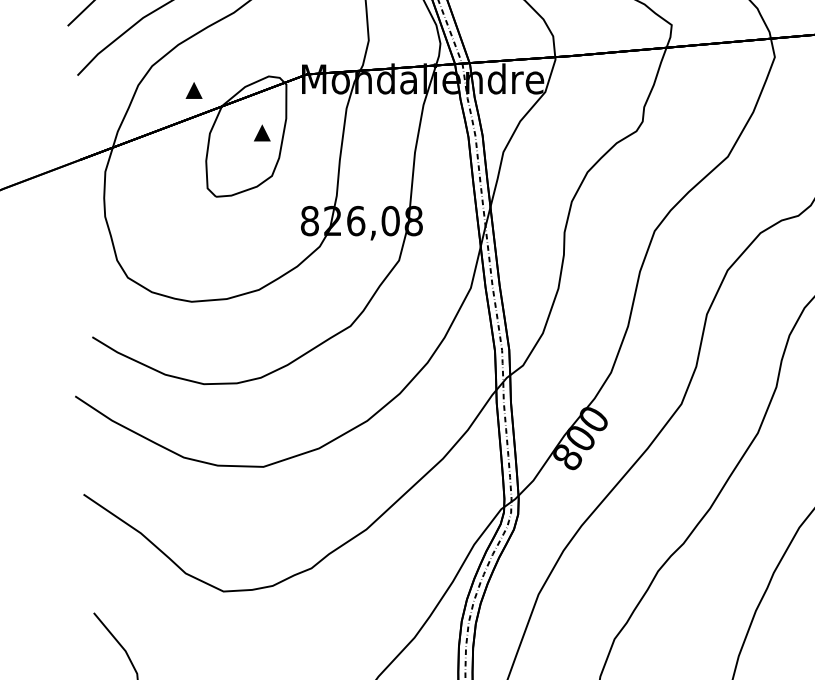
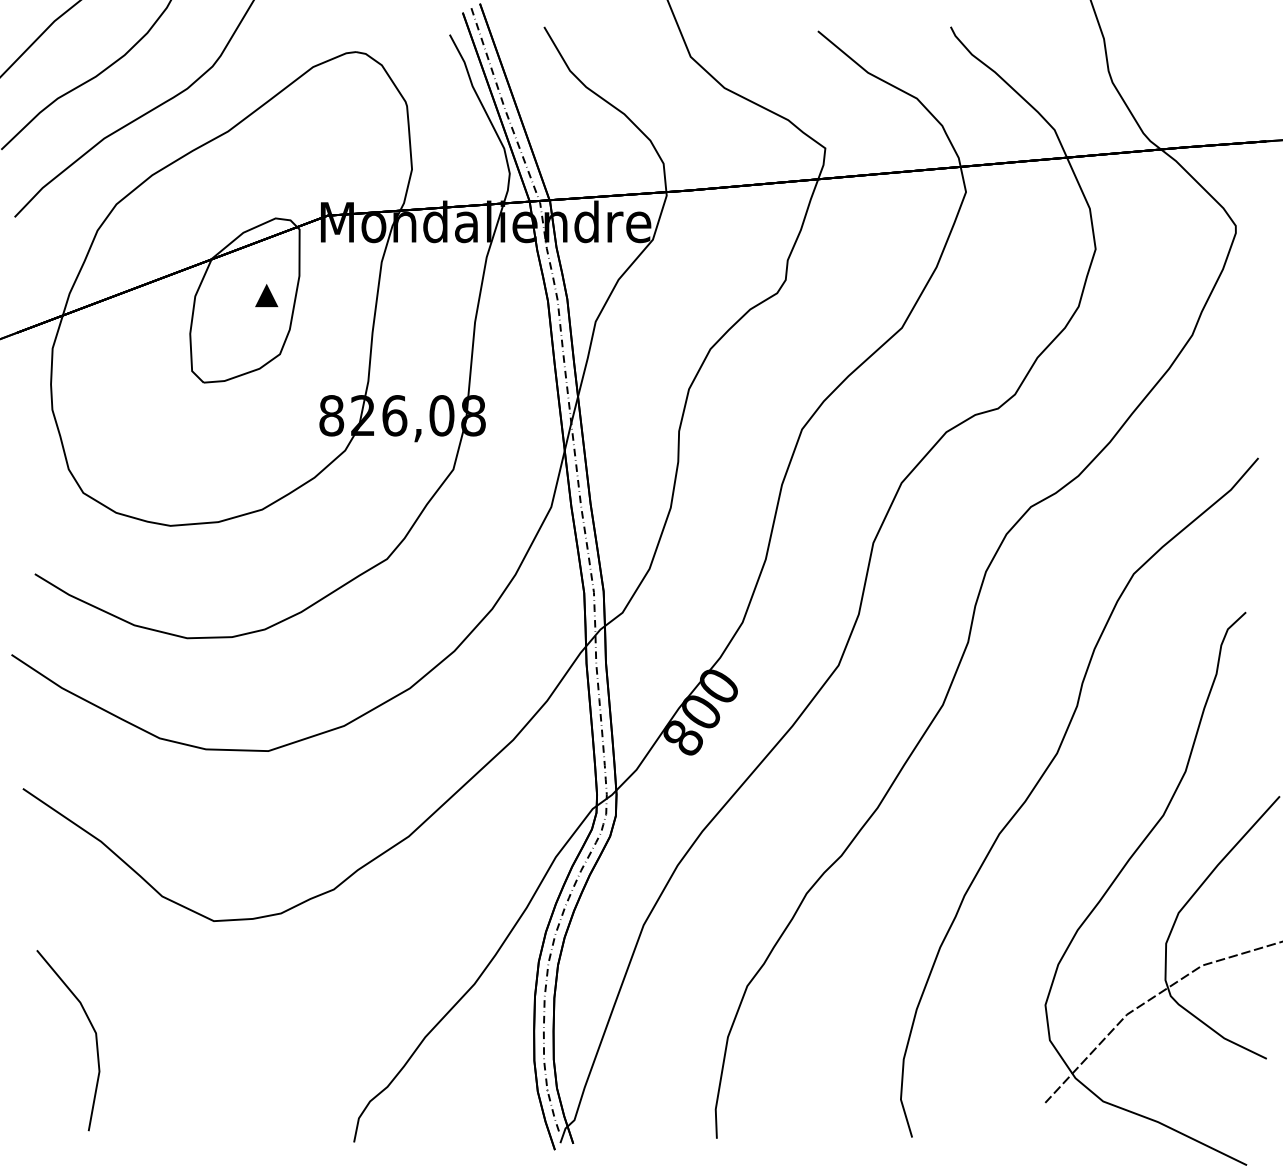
part: (193, 90) -> (173, 237), removed

